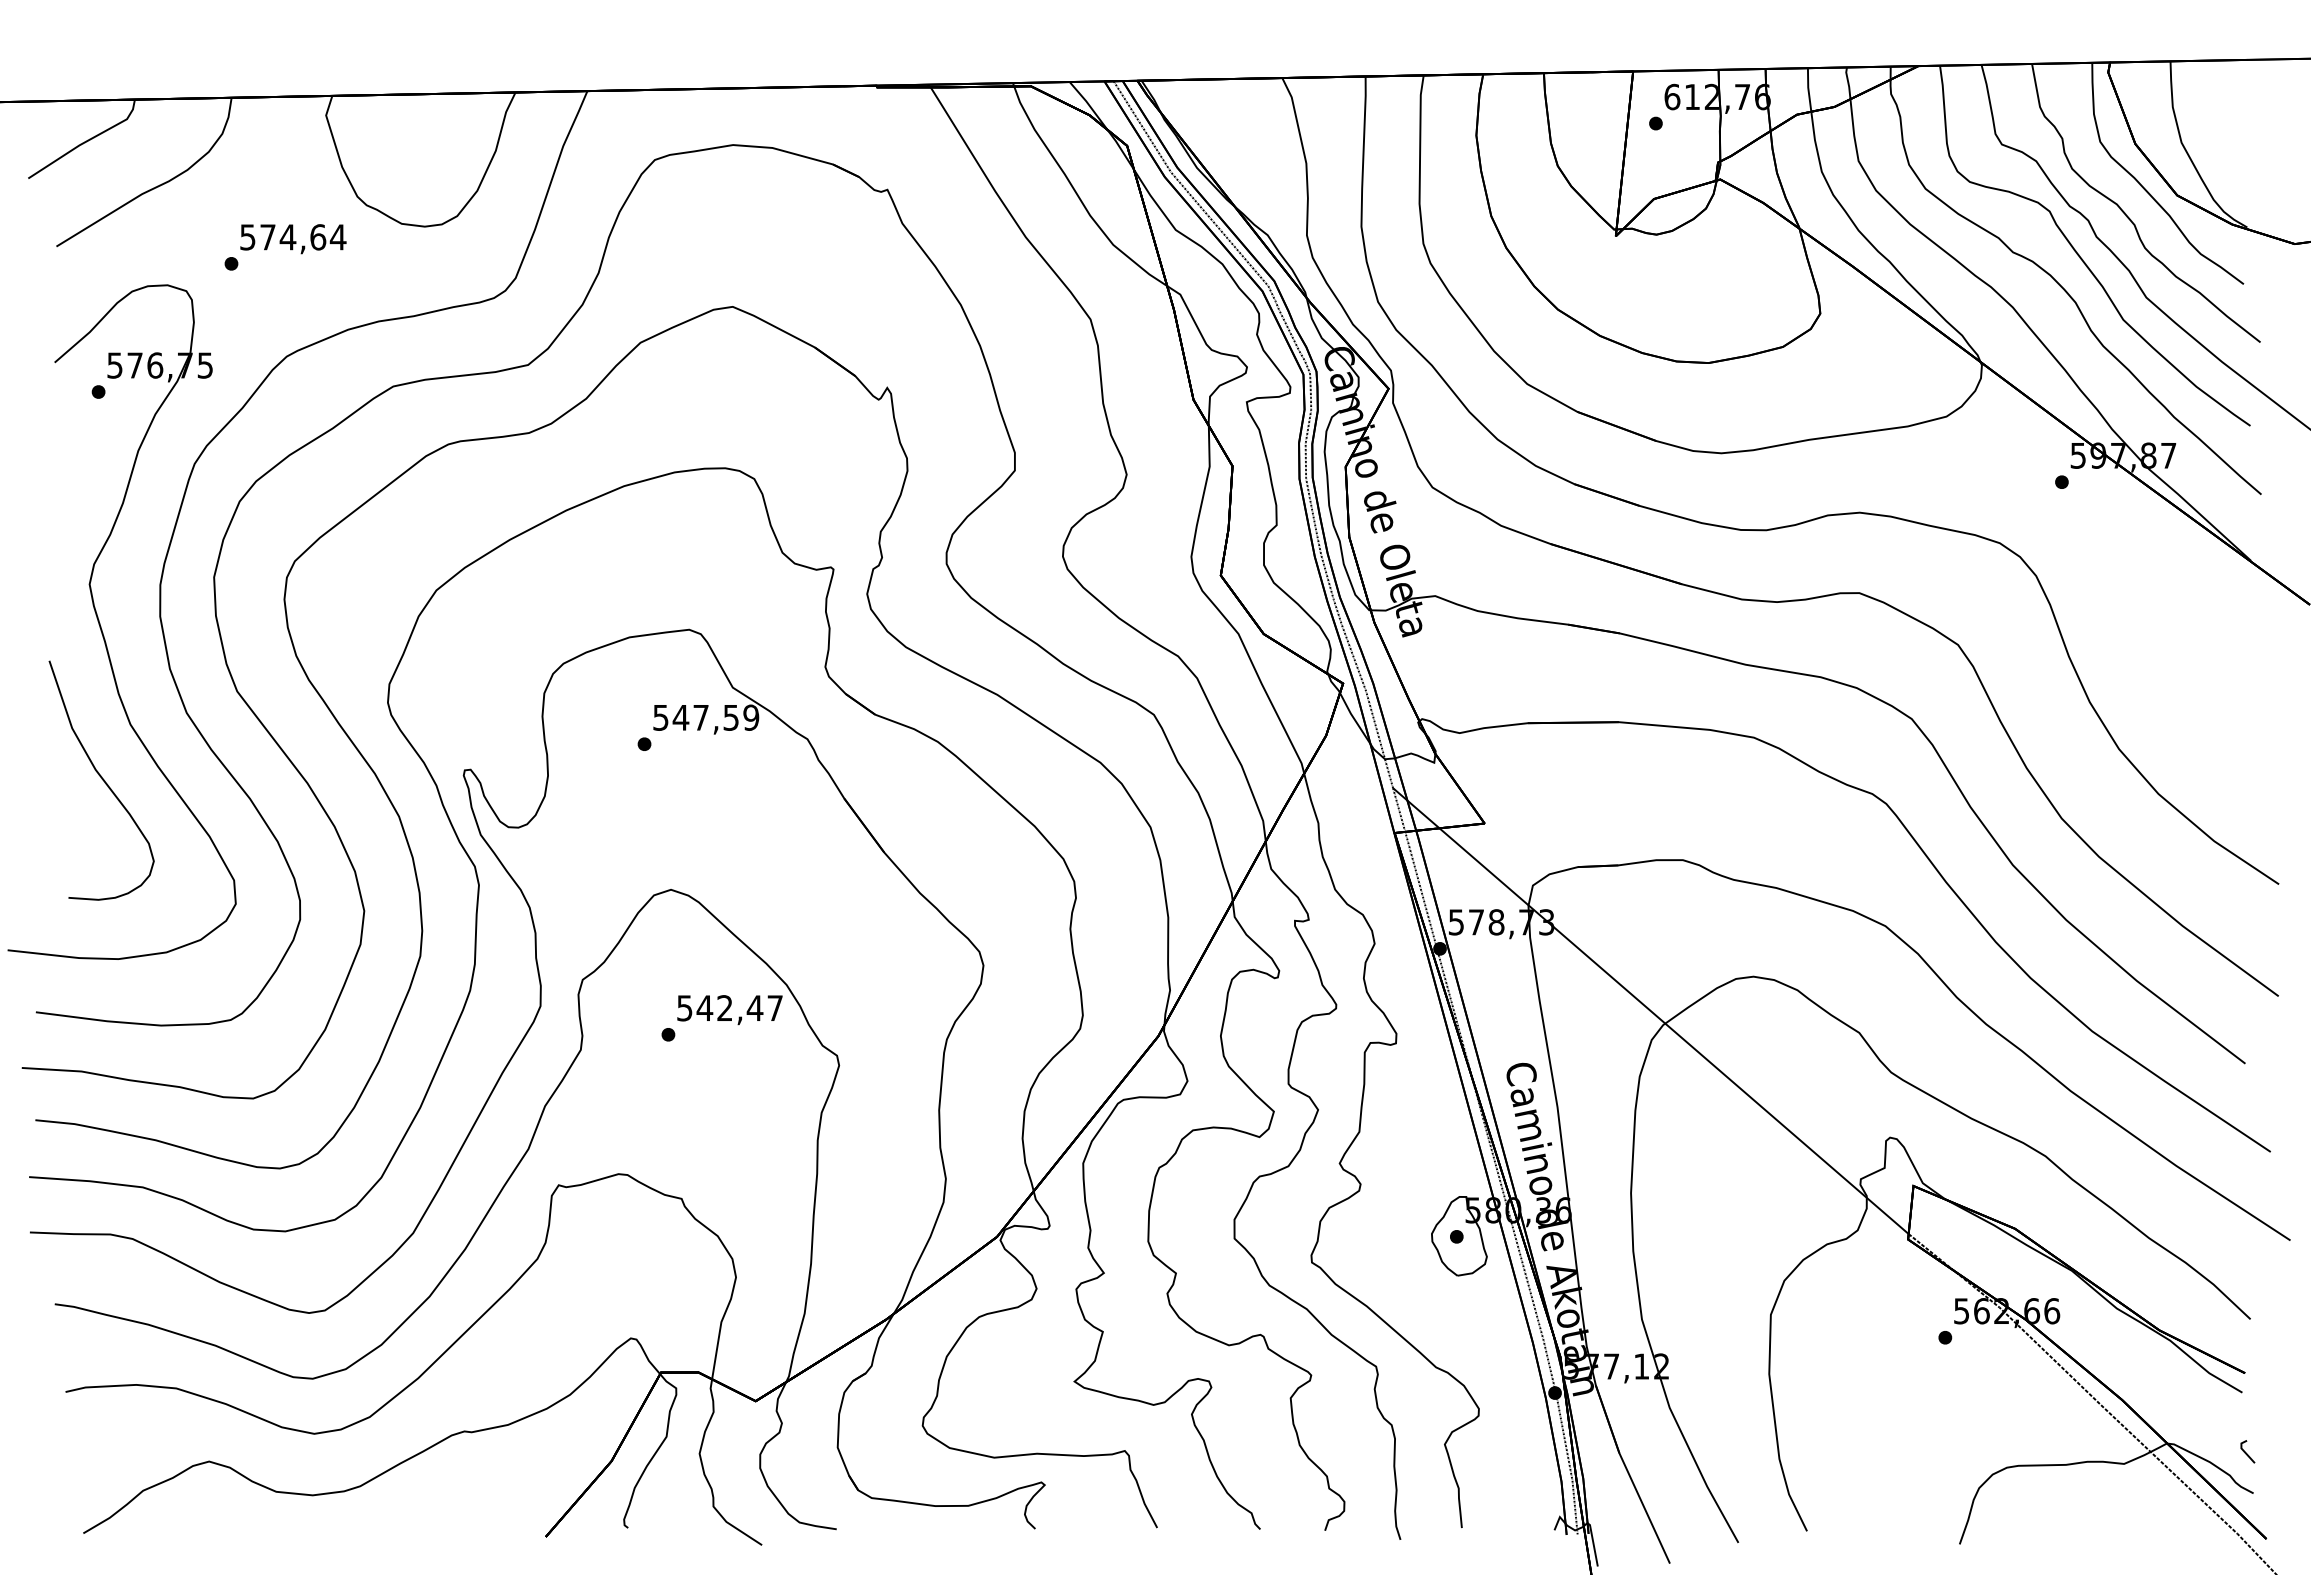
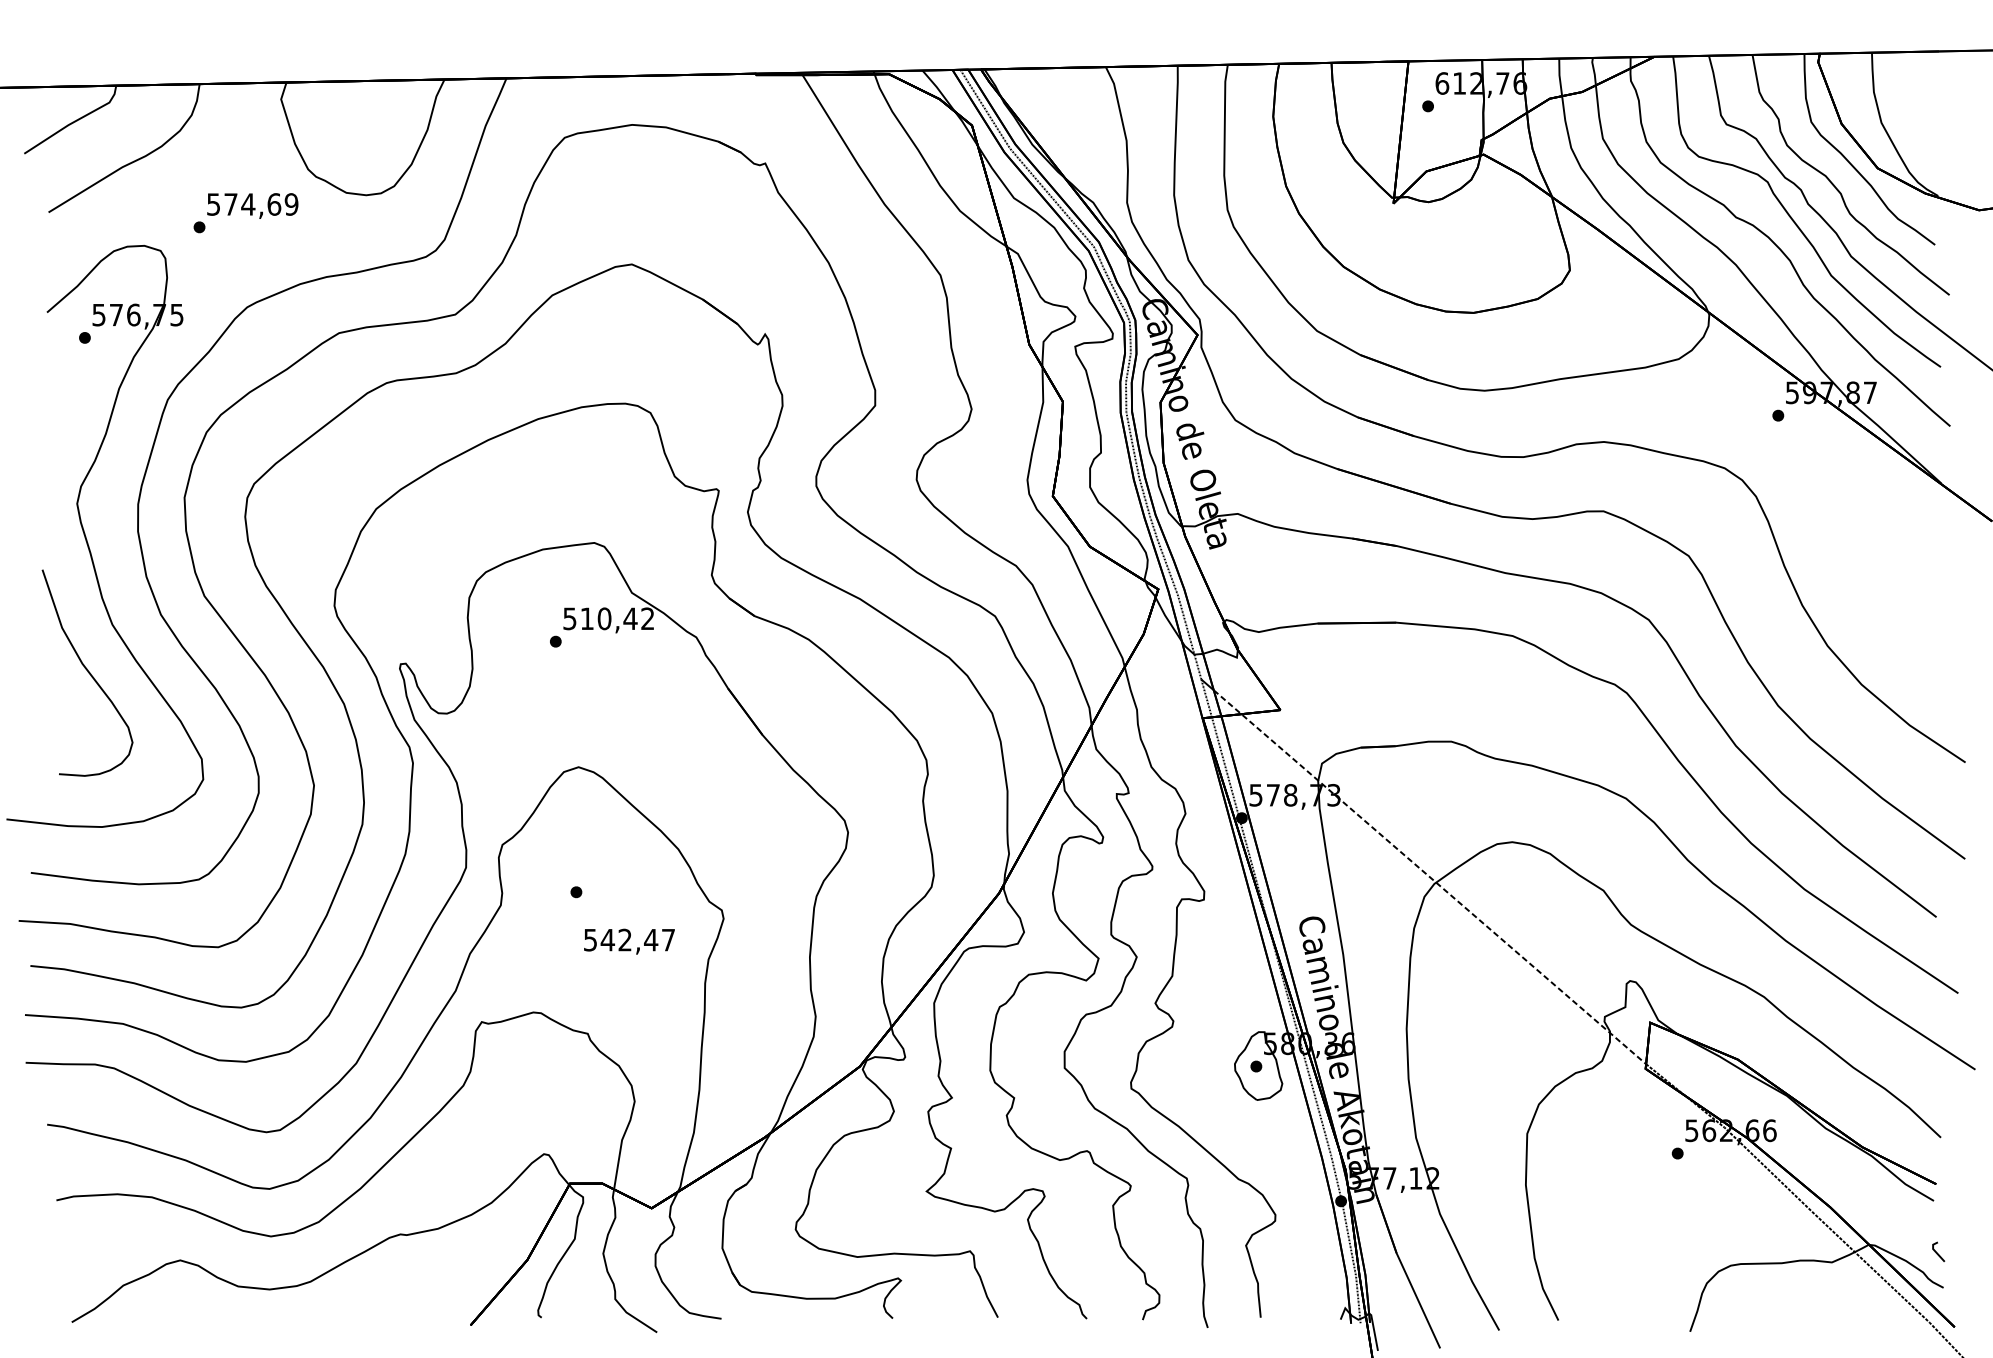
text: (337, 237) -> (290, 204), 574,64 -> 574,69
text: (715, 717) -> (616, 618), 547,59 -> 510,42
text: (729, 1010) -> (629, 942), moved
line: (1658, 1017) -> (1430, 877), solid -> dashed

